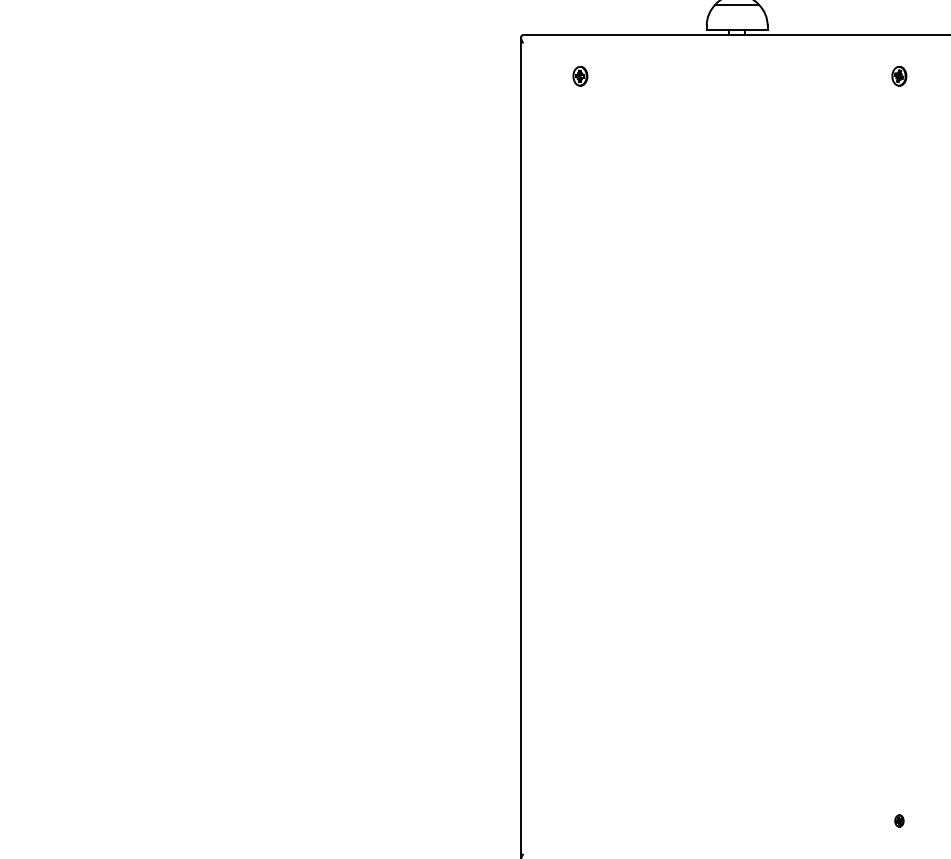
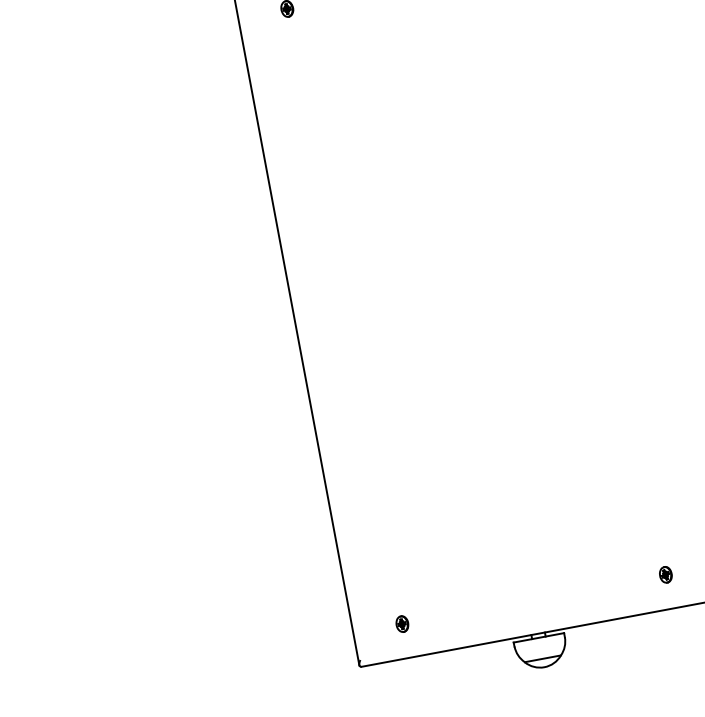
part: (580, 820) -> (402, 623), added
part: (899, 820) -> (665, 574), size x1.67

